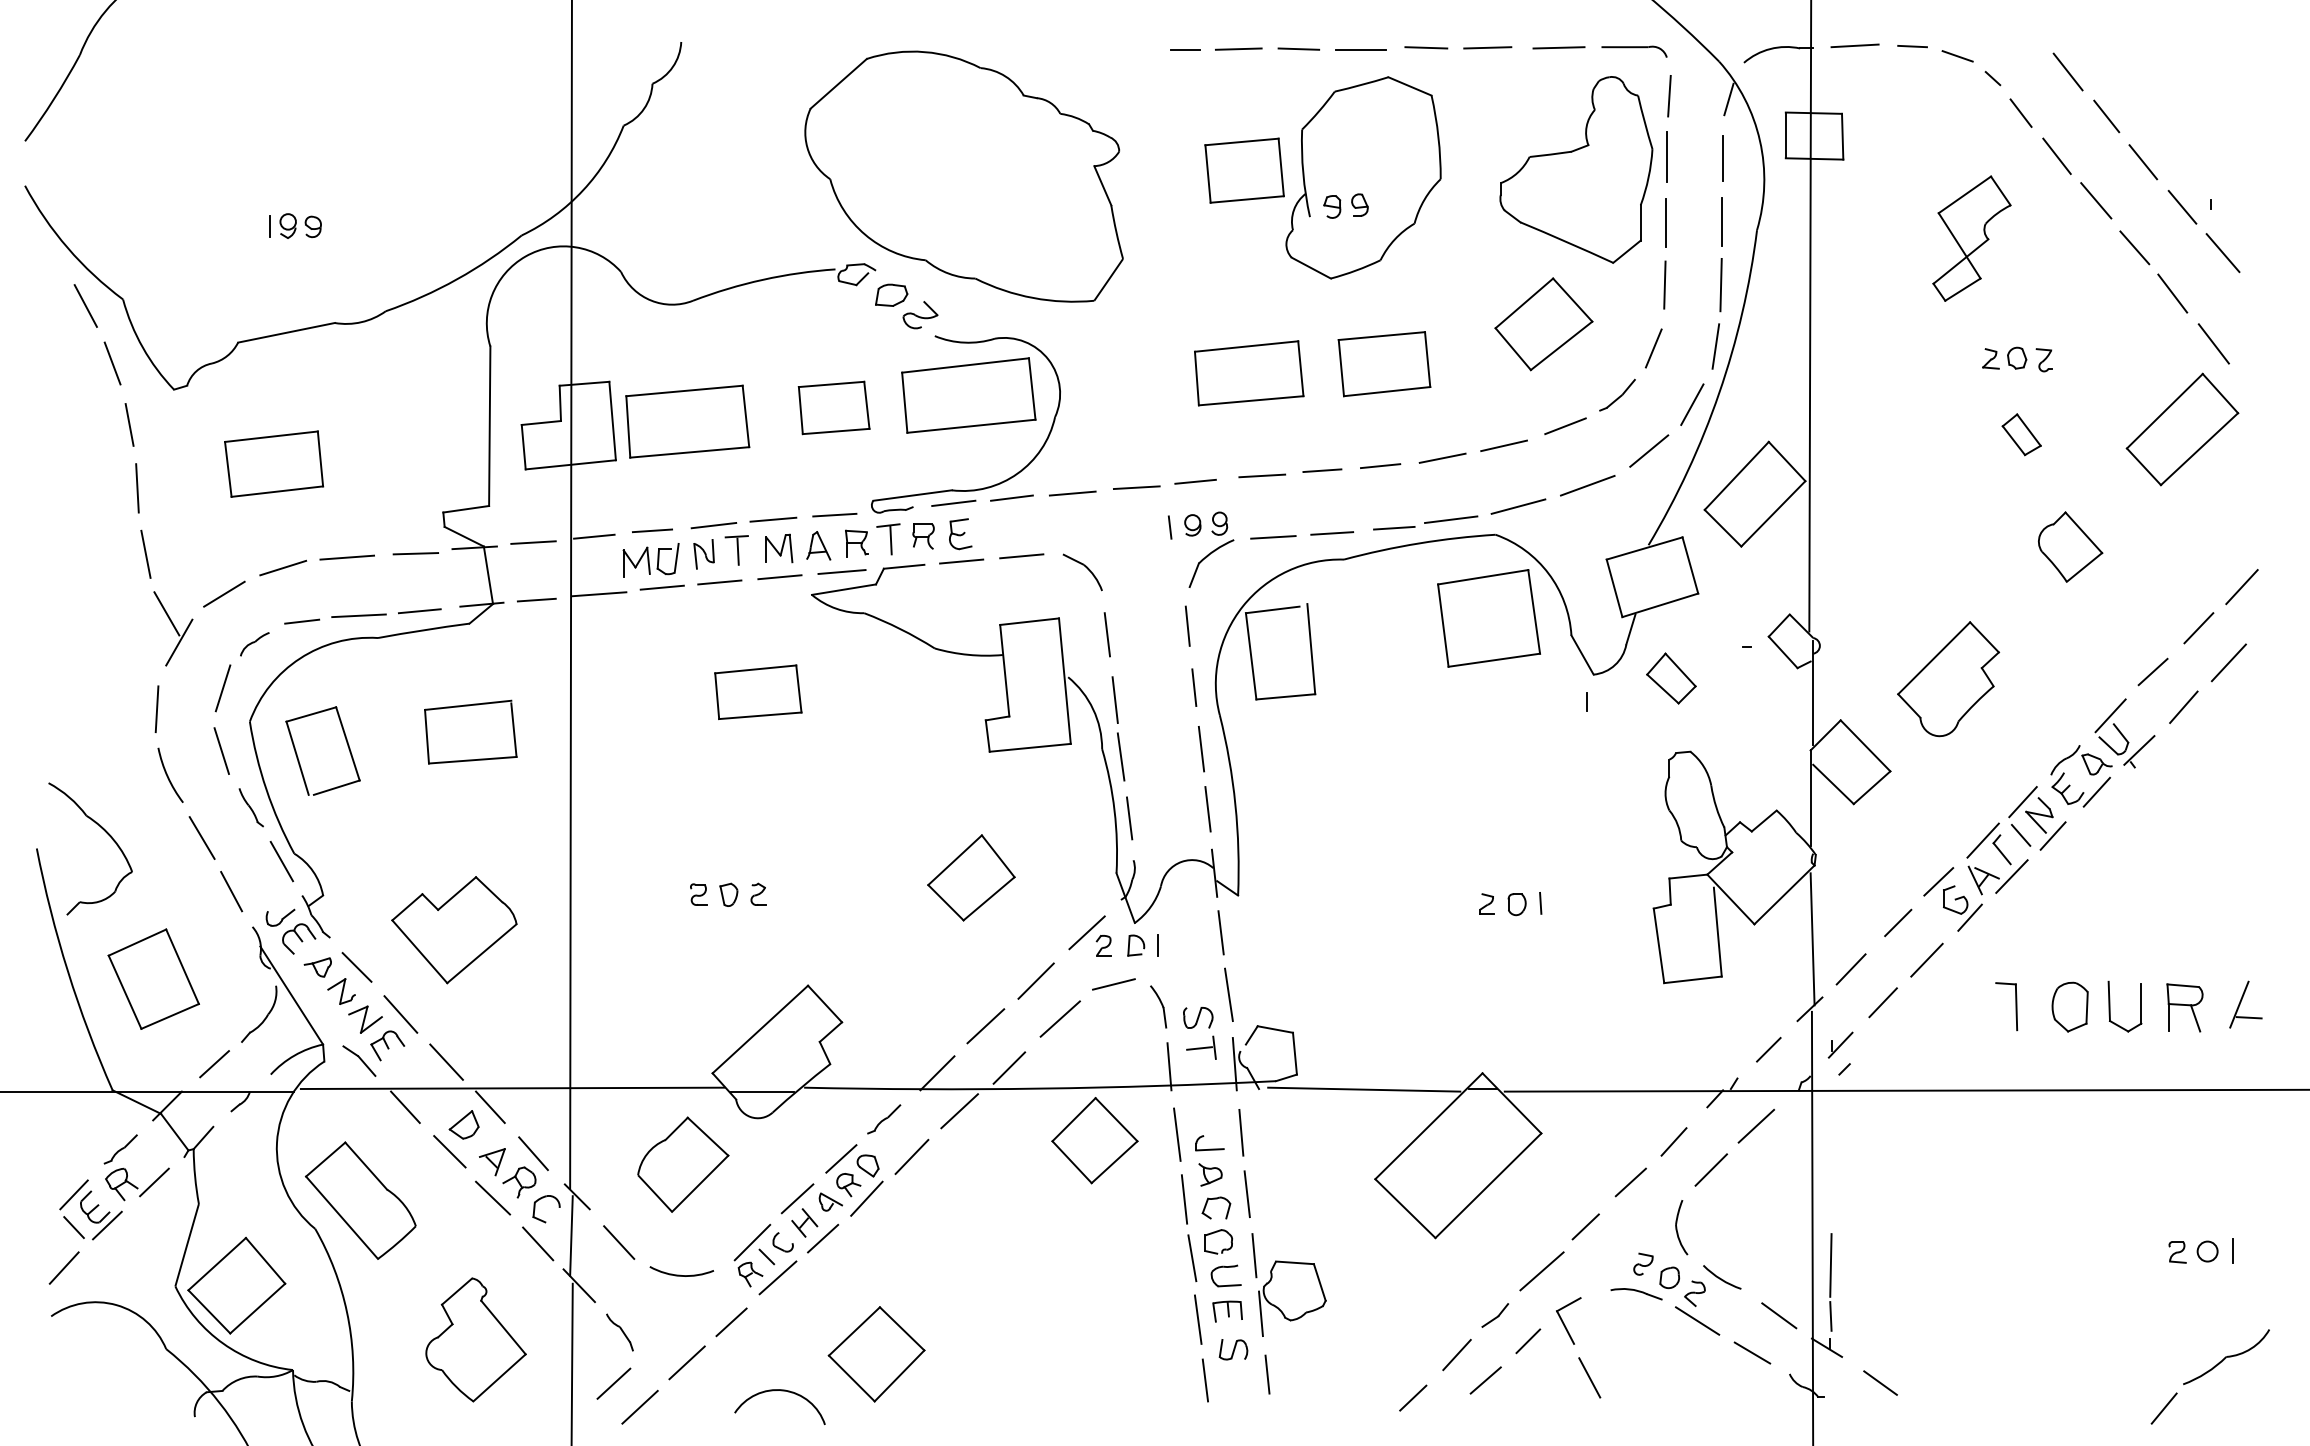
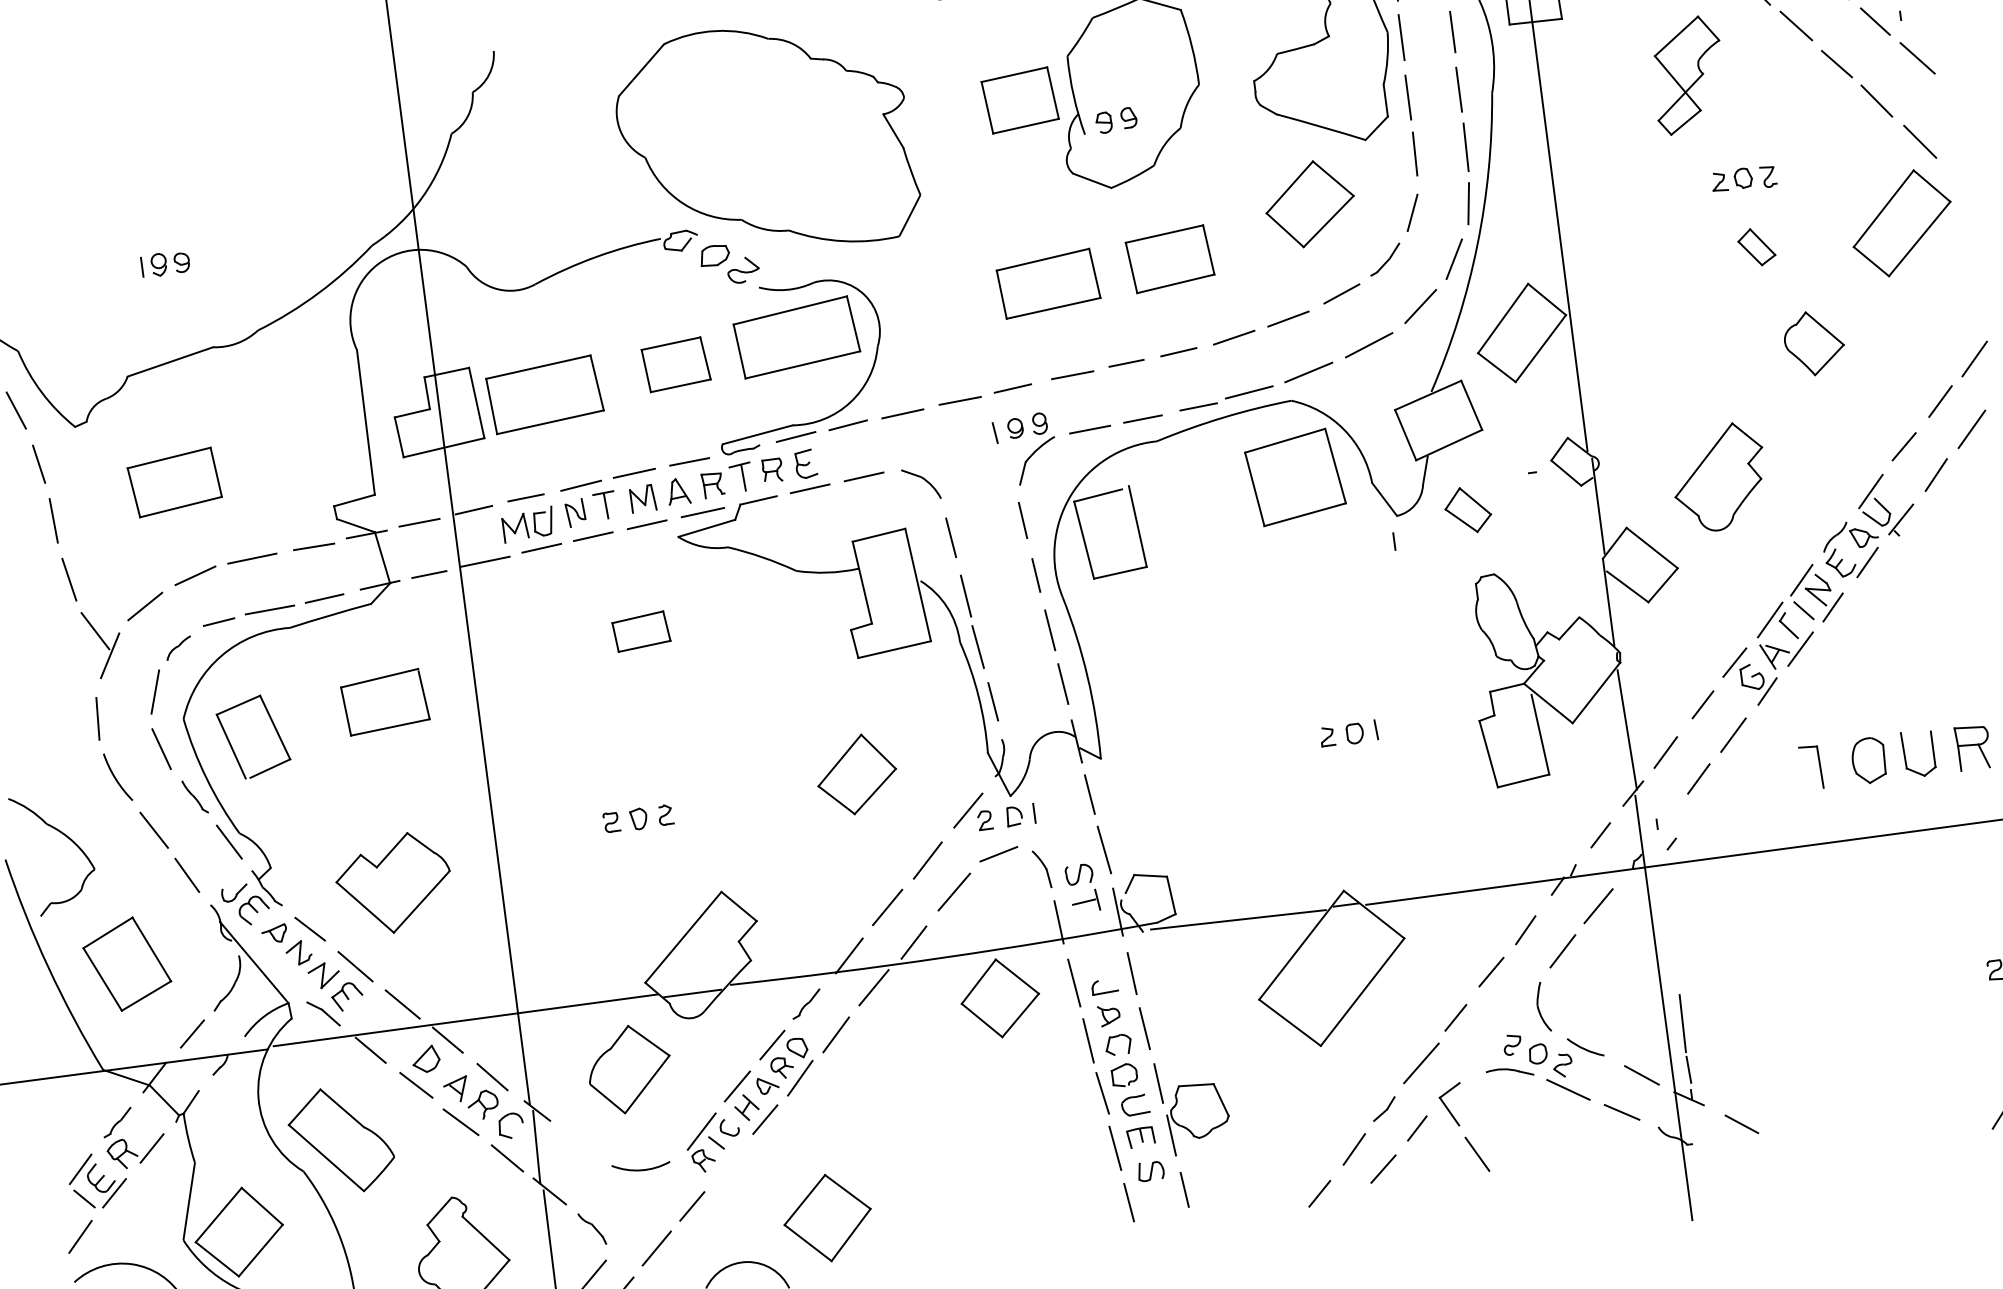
part: (758, 691) -> (641, 630), size x0.7
line: (1840, 1044) -> (1665, 821), removed
line: (619, 1242) -> (581, 1147), removed
line: (777, 1277) -> (728, 1160), removed

